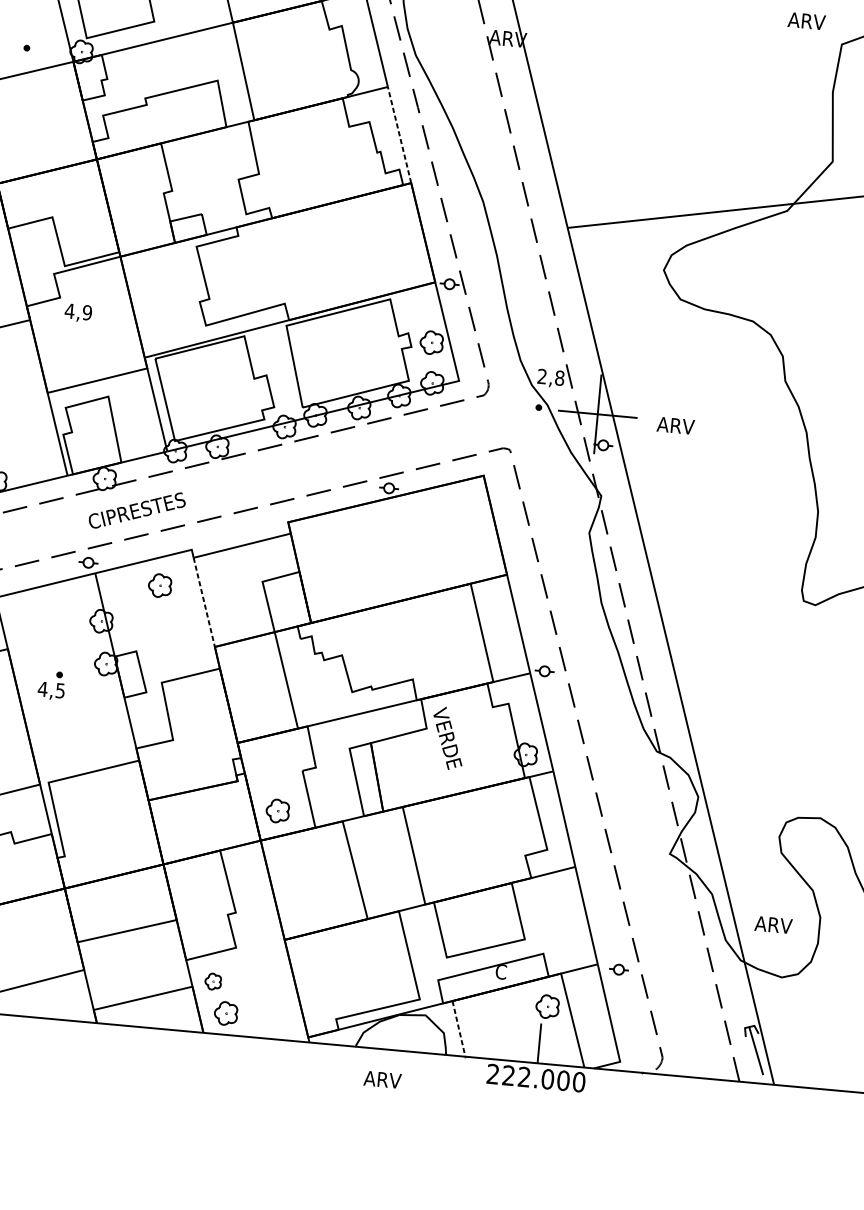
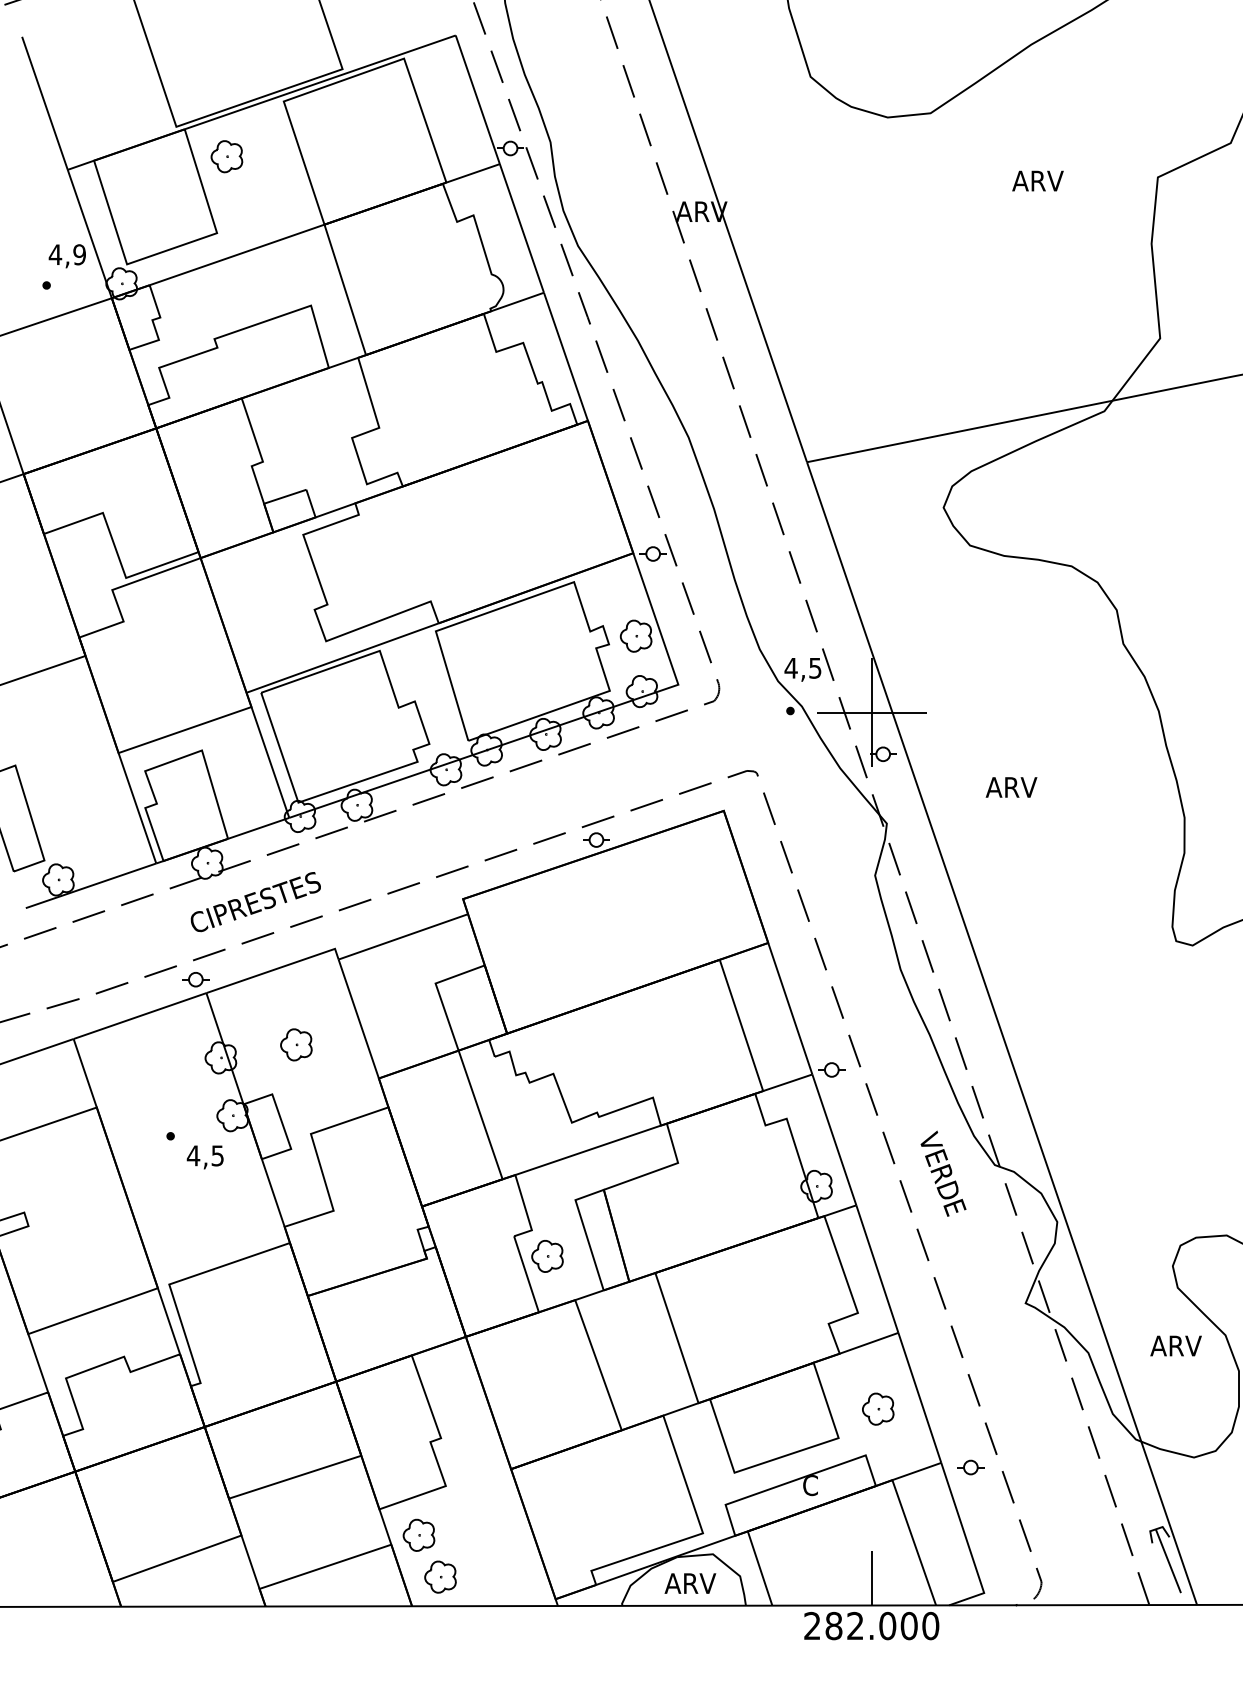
text: (806, 20) -> (1037, 180), moved
line: (399, 134) -> (565, 356), dashed -> solid
text: (77, 313) -> (66, 256), moved
text: (550, 376) -> (802, 667), 2,8 -> 4,5
text: (675, 425) -> (1011, 787), moved
part: (160, 585) -> (296, 1044), moved
line: (204, 602) -> (358, 1019), dashed -> solid
text: (50, 691) -> (204, 1157), moved
text: (448, 738) -> (943, 1173), moved
part: (277, 811) -> (547, 1256), moved
text: (773, 924) -> (1175, 1345), moved
part: (212, 981) -> (418, 1534), size x1.43
part: (547, 1006) -> (878, 1408), moved
line: (459, 1028) -> (760, 1568), dashed -> solid
text: (508, 1075) -> (833, 1626), 222.000 -> 282.000
text: (382, 1079) -> (690, 1583), moved

